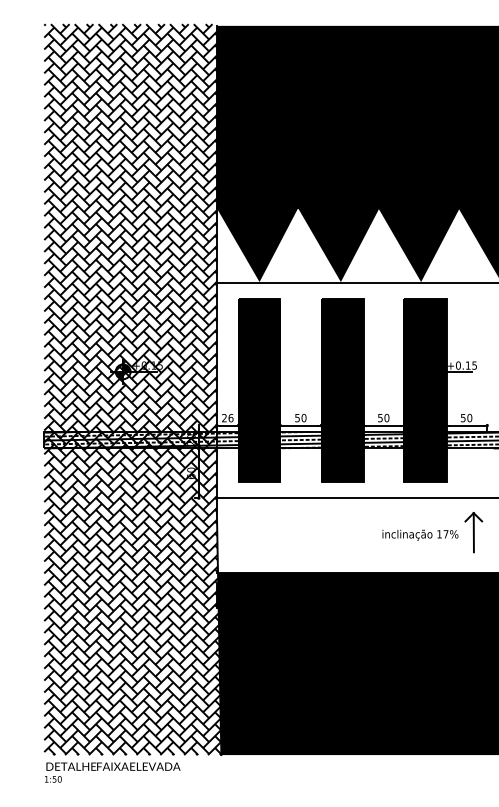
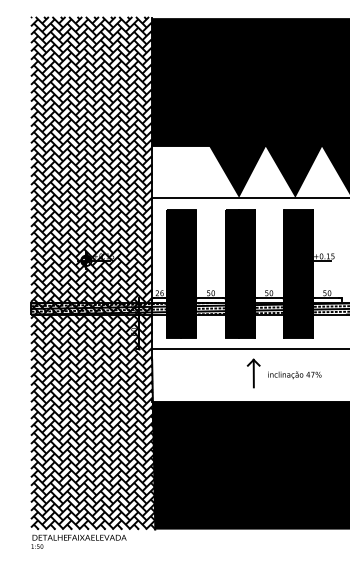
fill: (257, 245) -> (180, 172), removed
part: (473, 532) -> (253, 373), moved
text: (439, 534) -> (308, 374), 17% -> 47%

